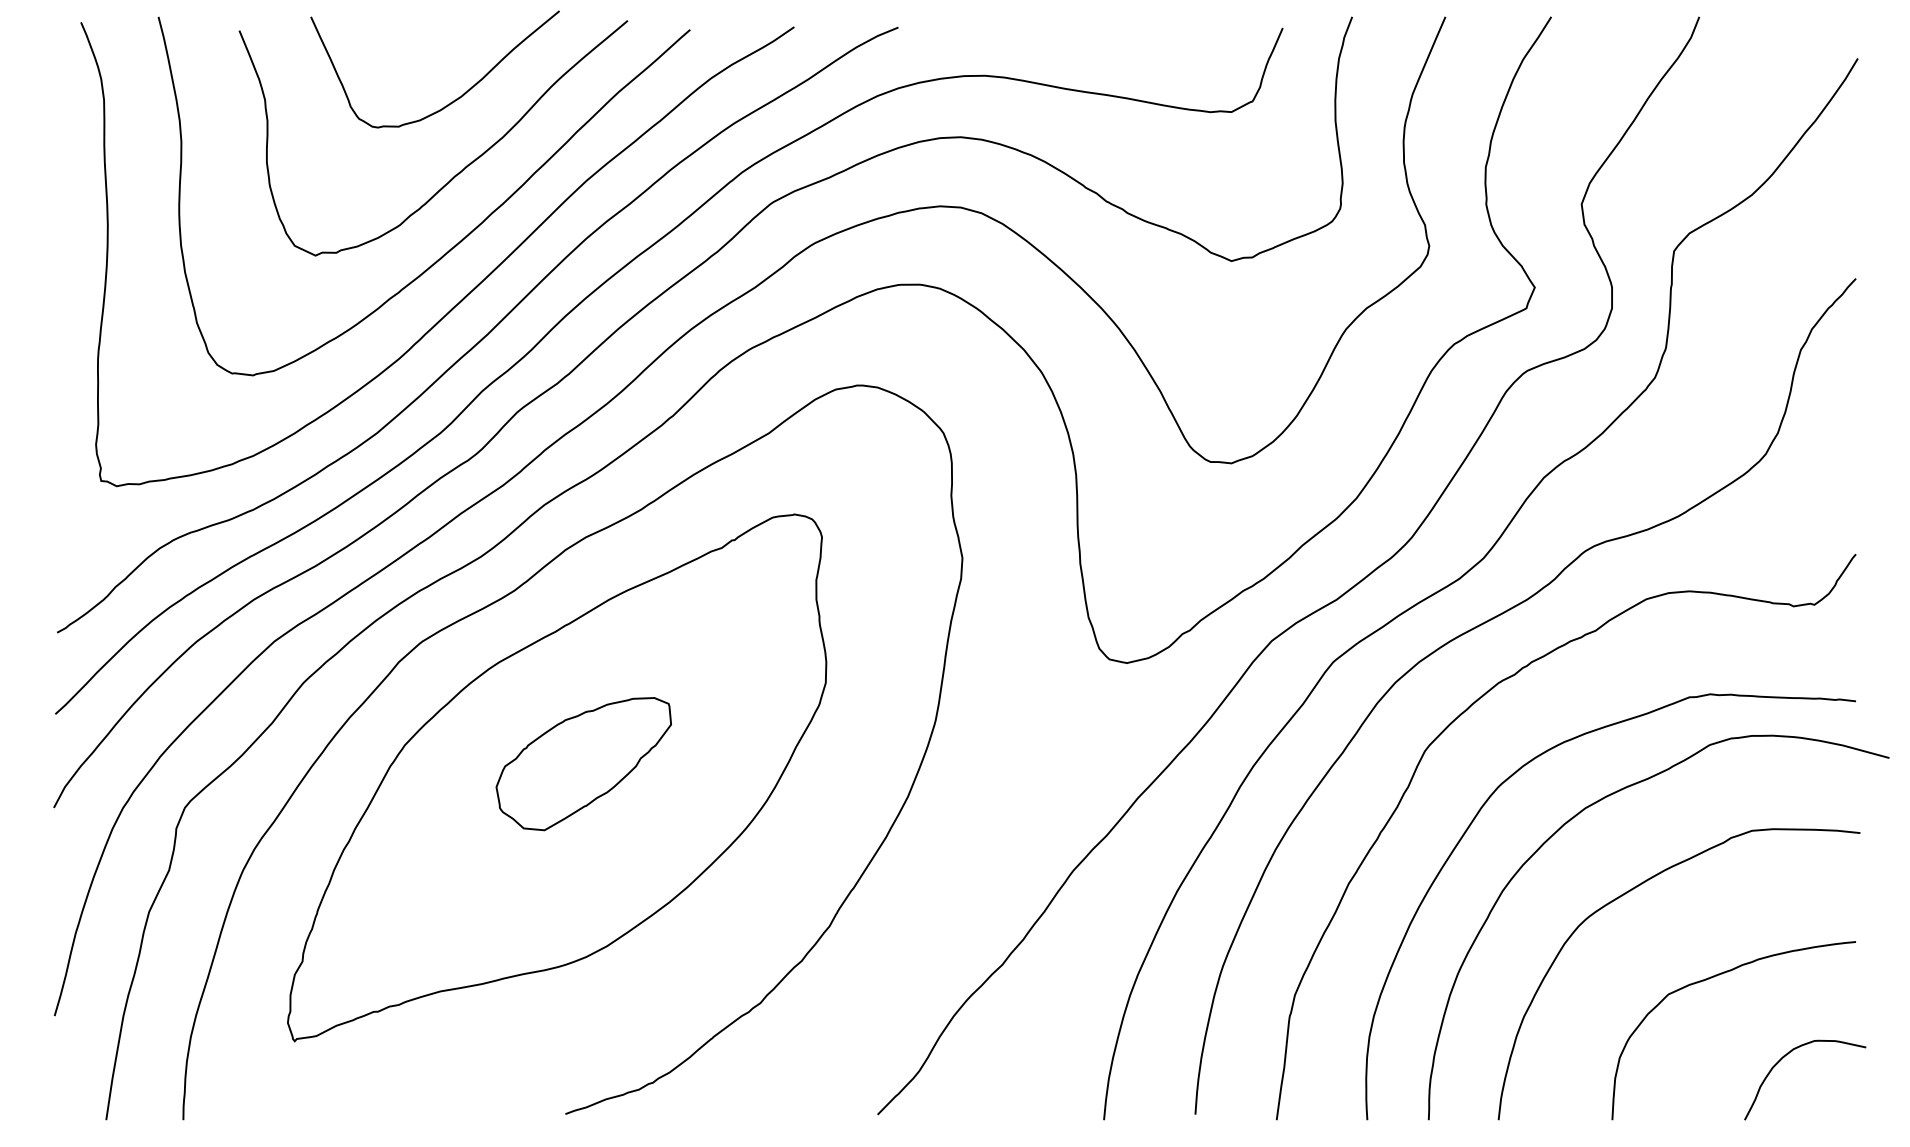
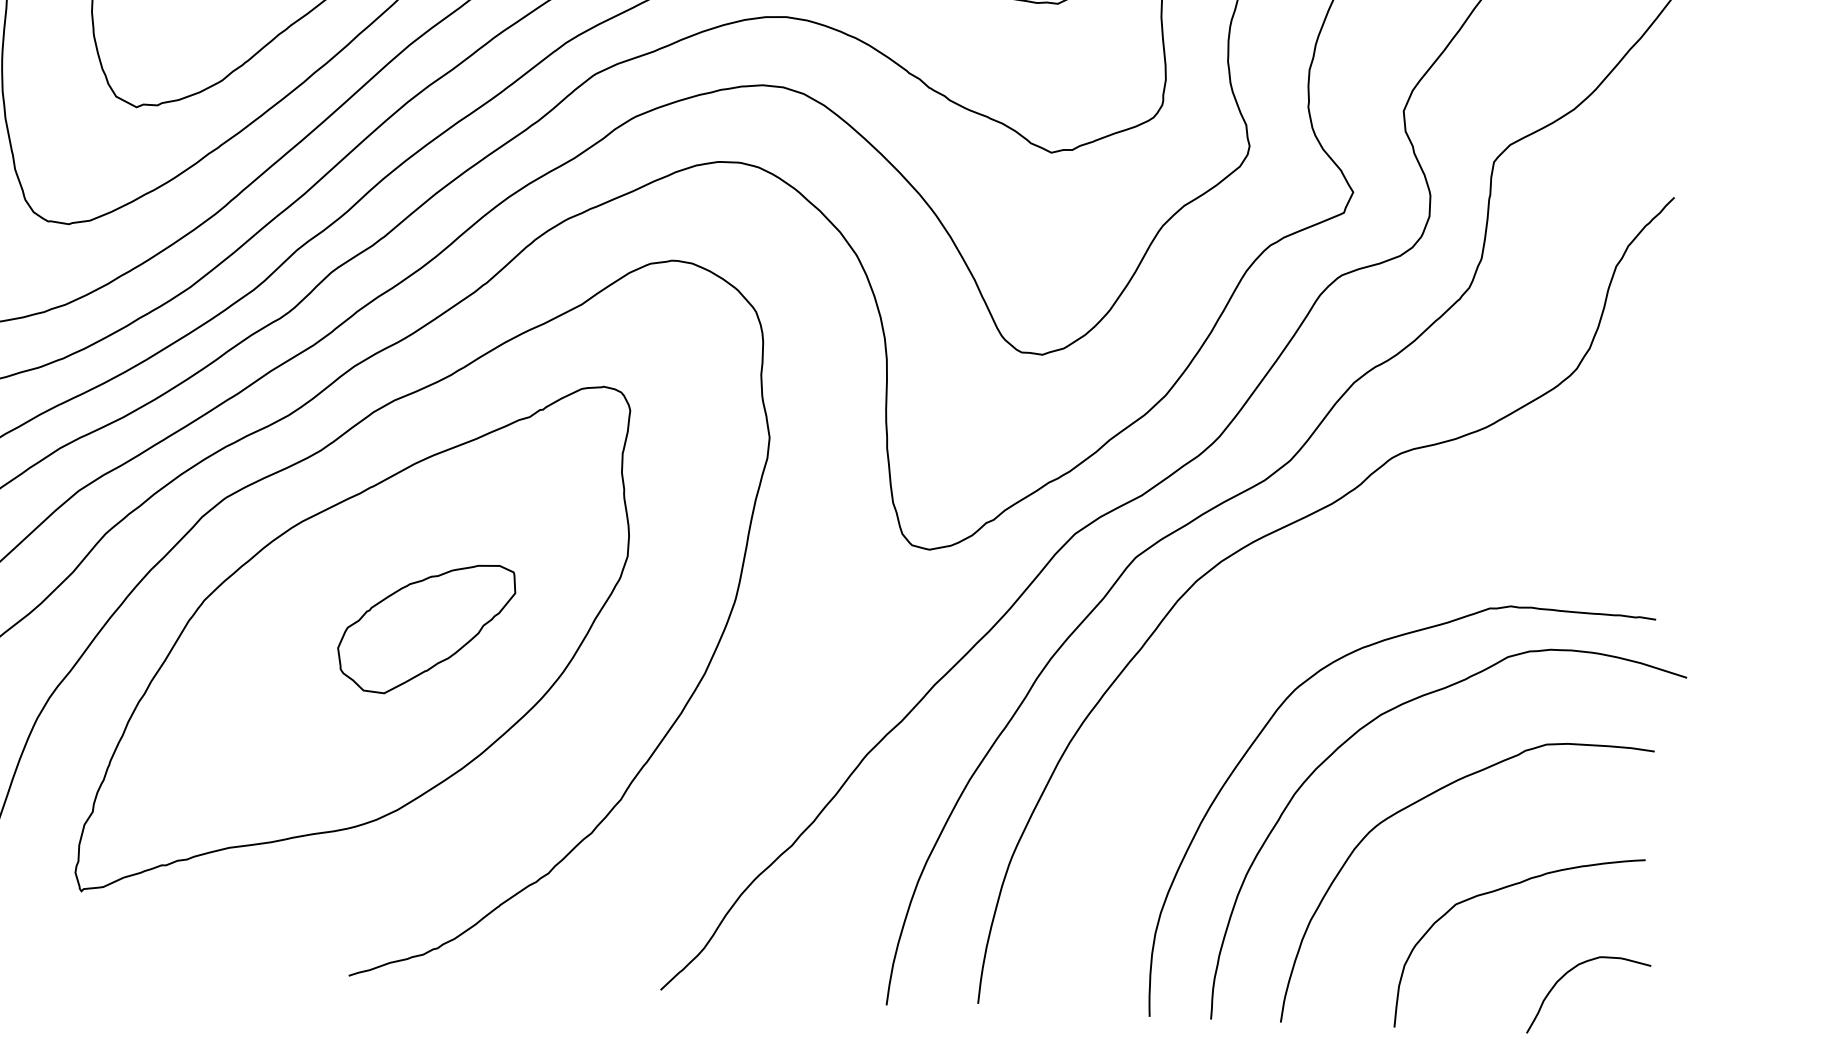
curve: (1459, 717) -> (1259, 618), removed
part: (583, 764) -> (426, 629), moved

